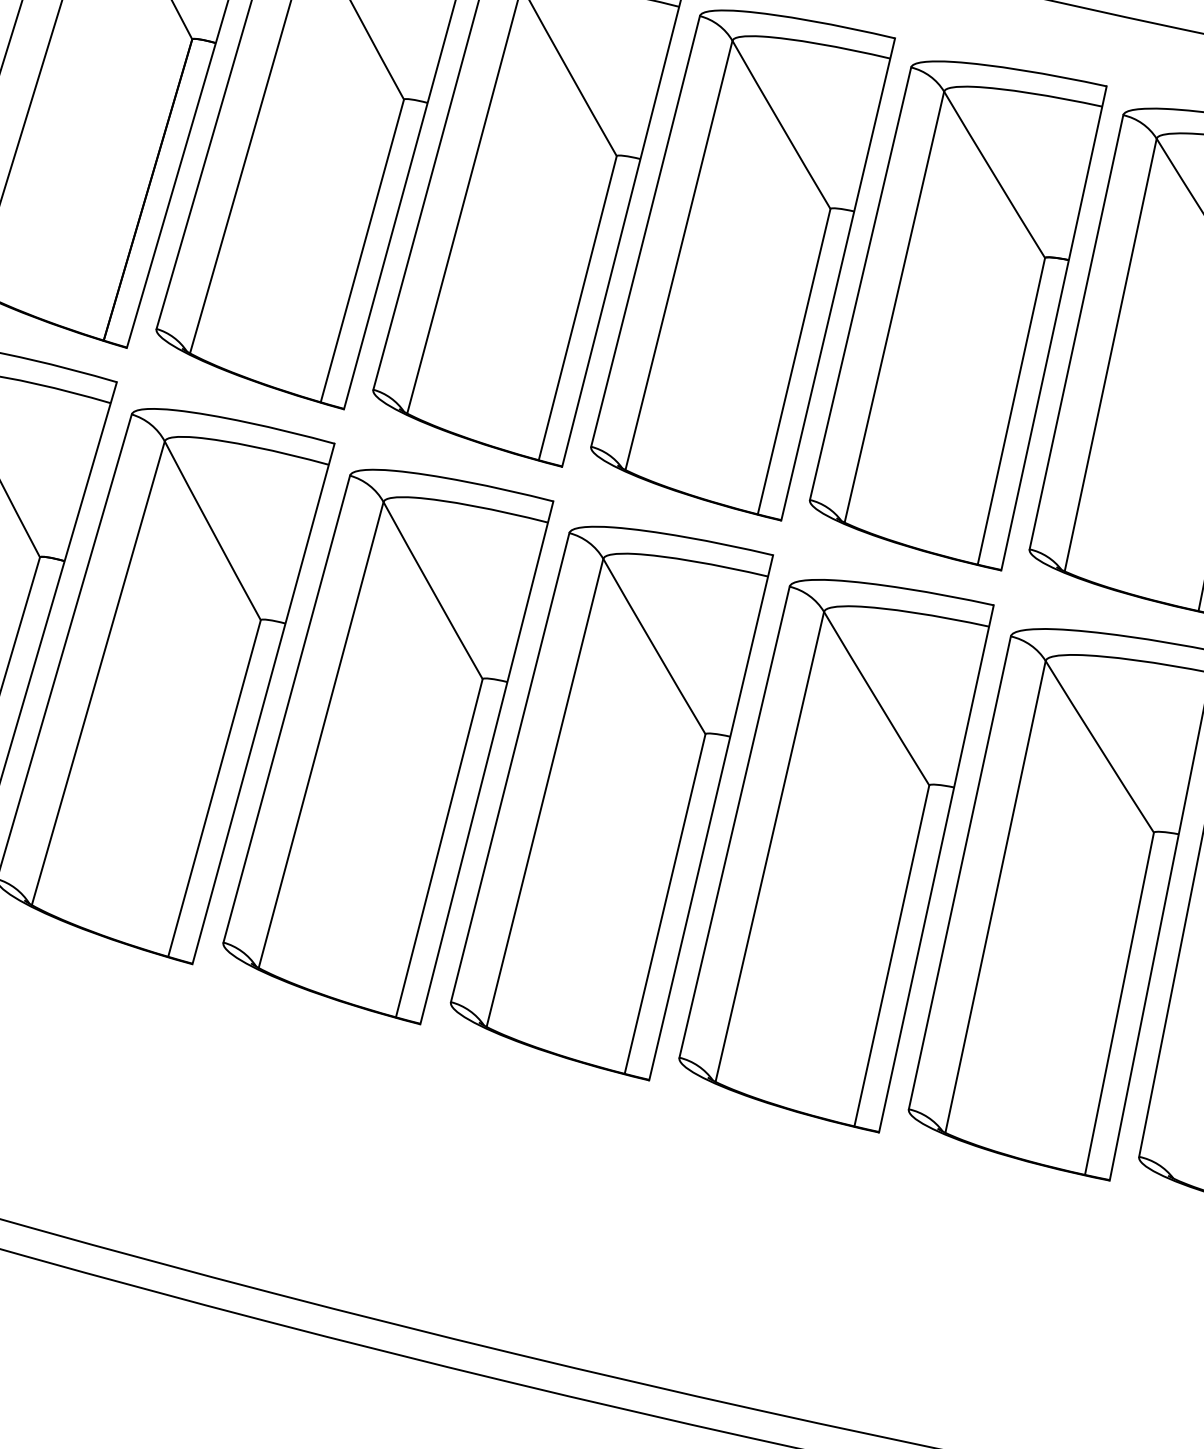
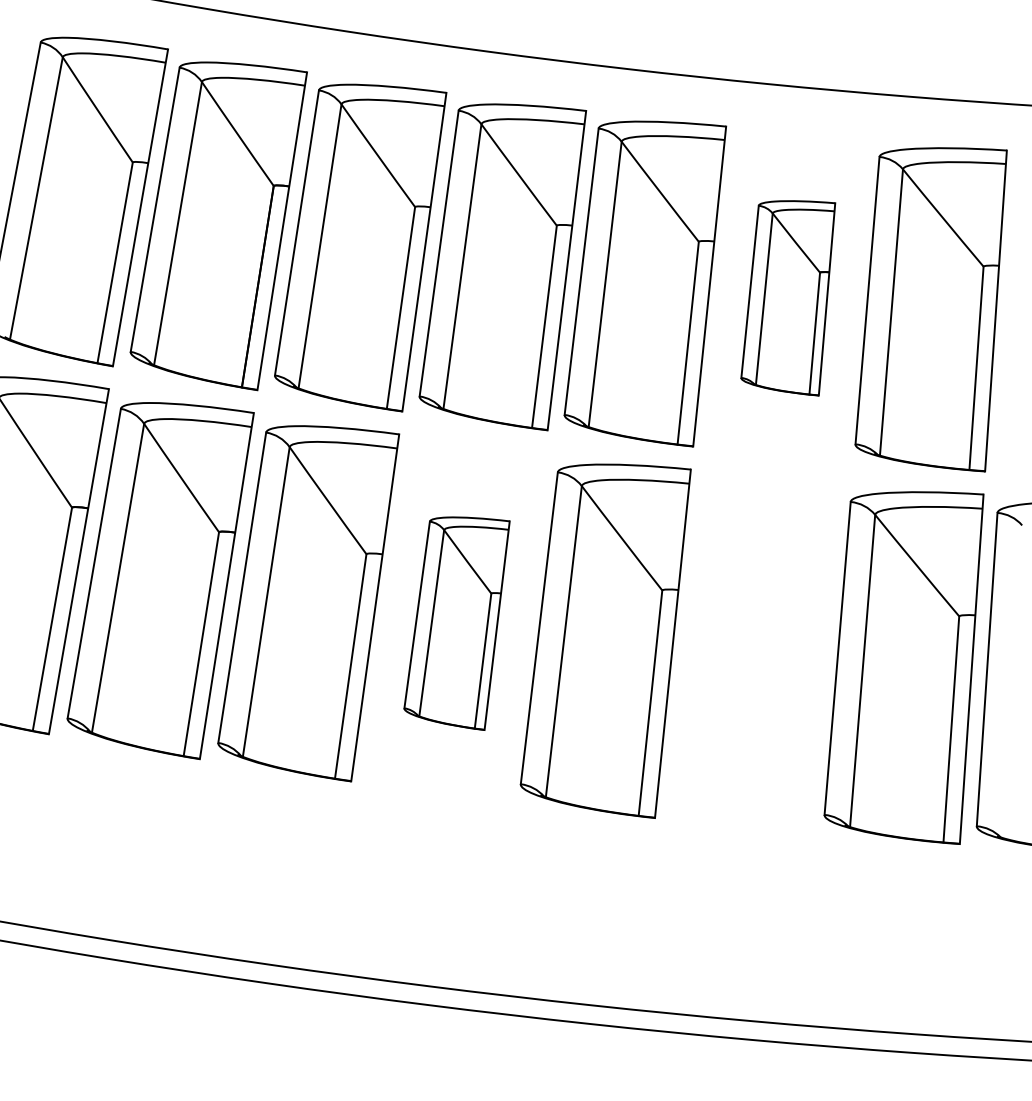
part: (956, 313) -> (788, 298), size x0.6
part: (384, 743) -> (456, 623), size x0.6
part: (833, 851) -> (754, 655), removed

